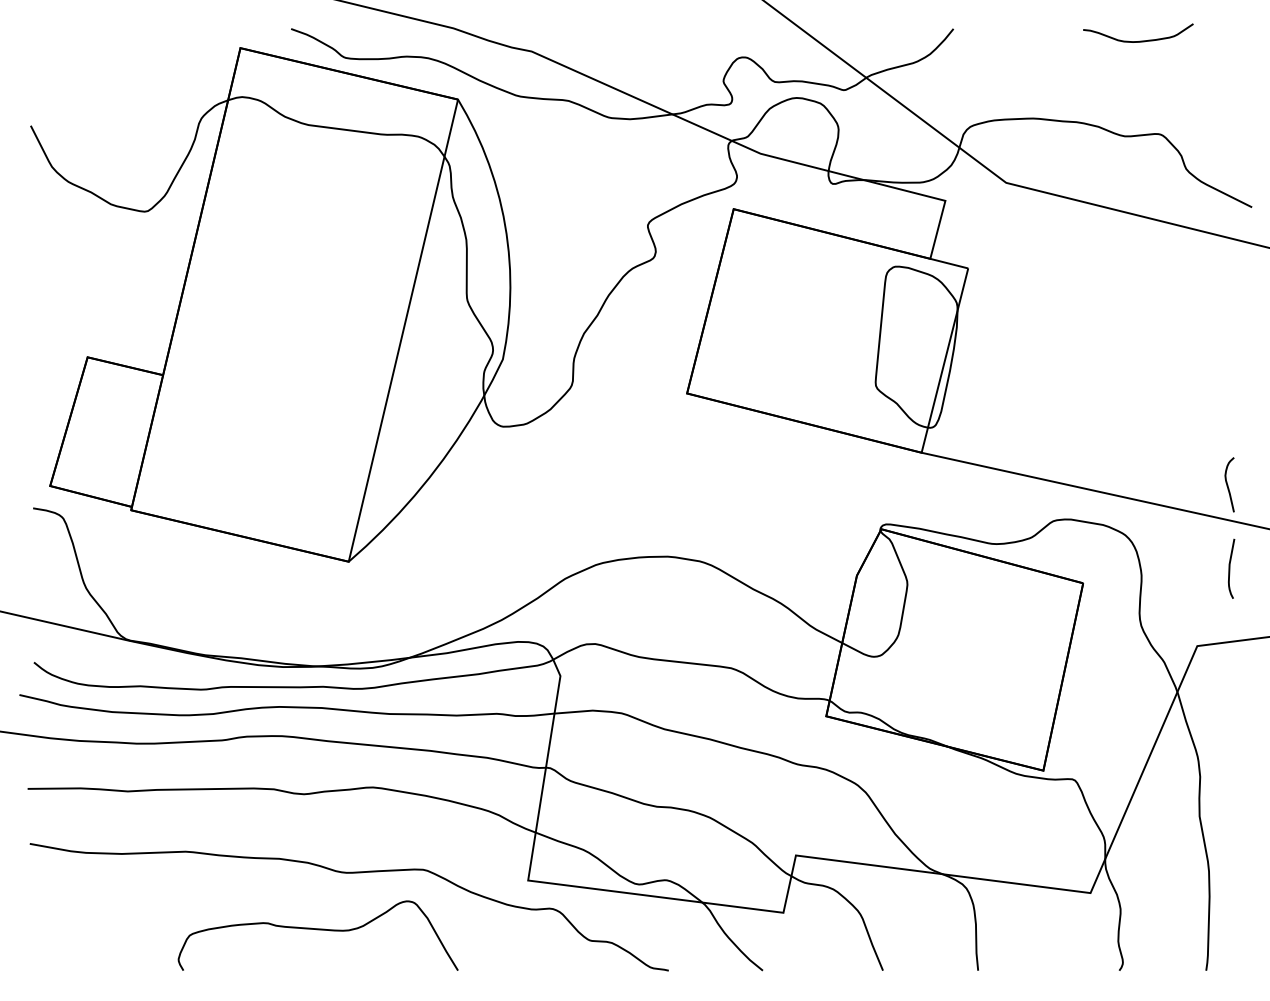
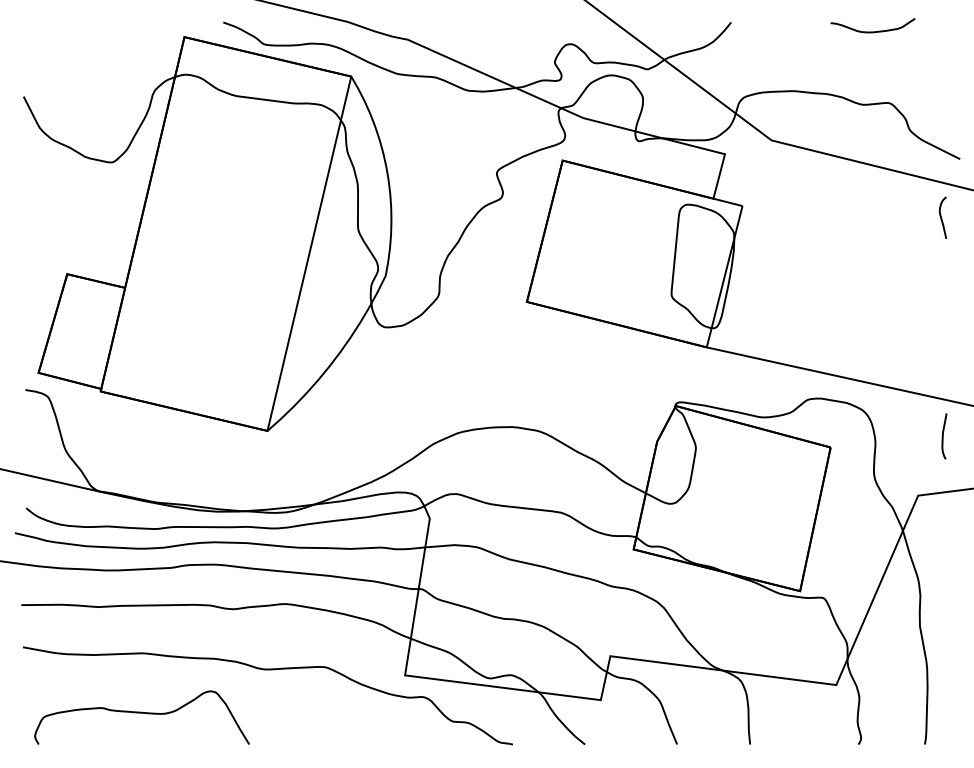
curve: (1228, 484) -> (942, 217), moved
curve: (317, 930) -> (141, 713), moved

